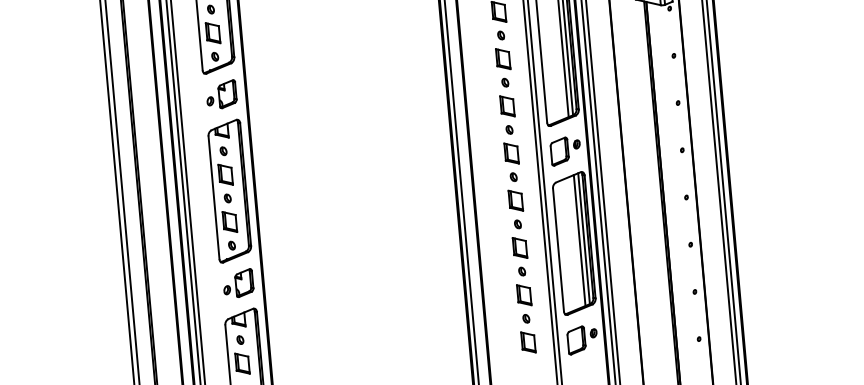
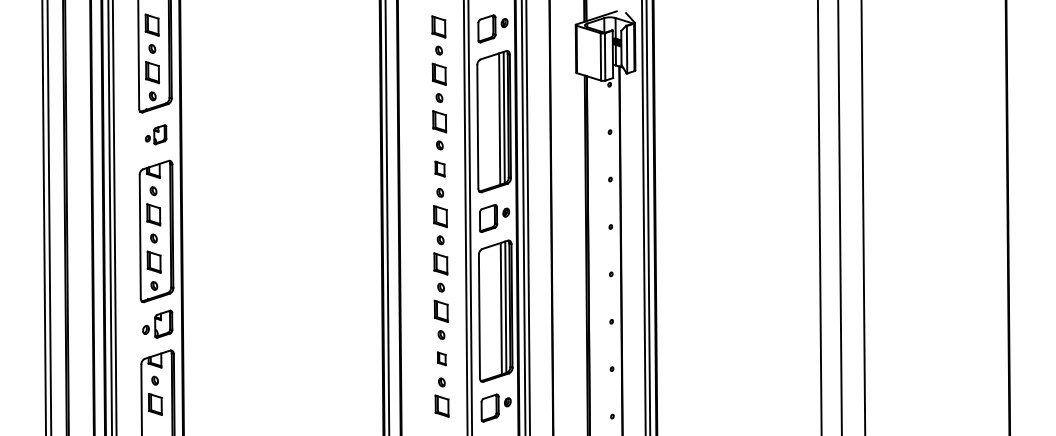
part: (221, 94) -> (155, 134), size x0.7
part: (506, 105) -> (439, 168), size x0.7
part: (524, 294) -> (441, 358), size x0.6

